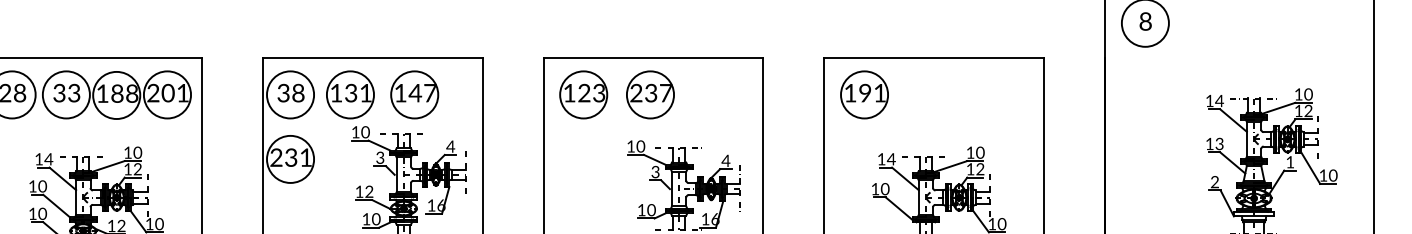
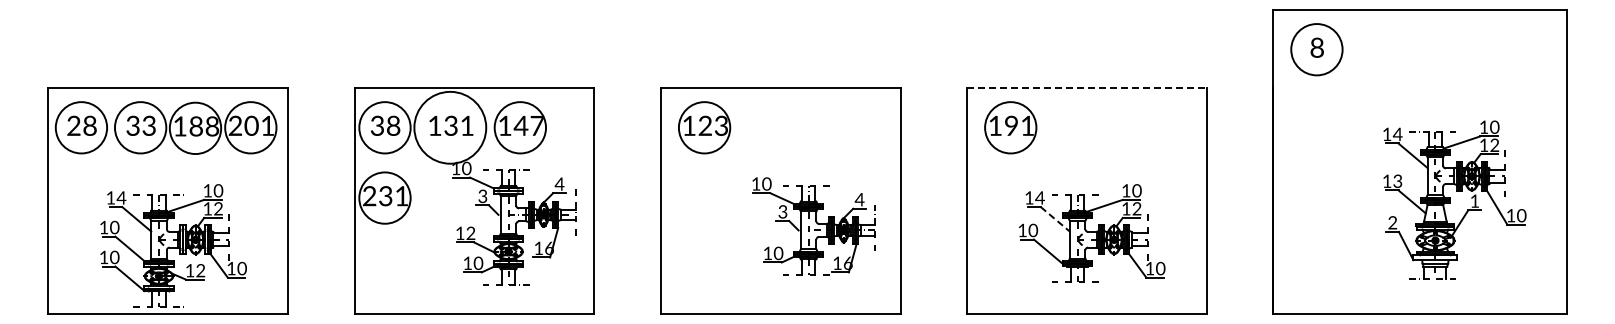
line: (934, 57) -> (1086, 87), solid -> dashed
circle: (349, 94) -> (449, 127), size x1.4
part: (649, 94) -> (776, 127), removed
line: (905, 179) -> (1055, 219), solid -> dashed

